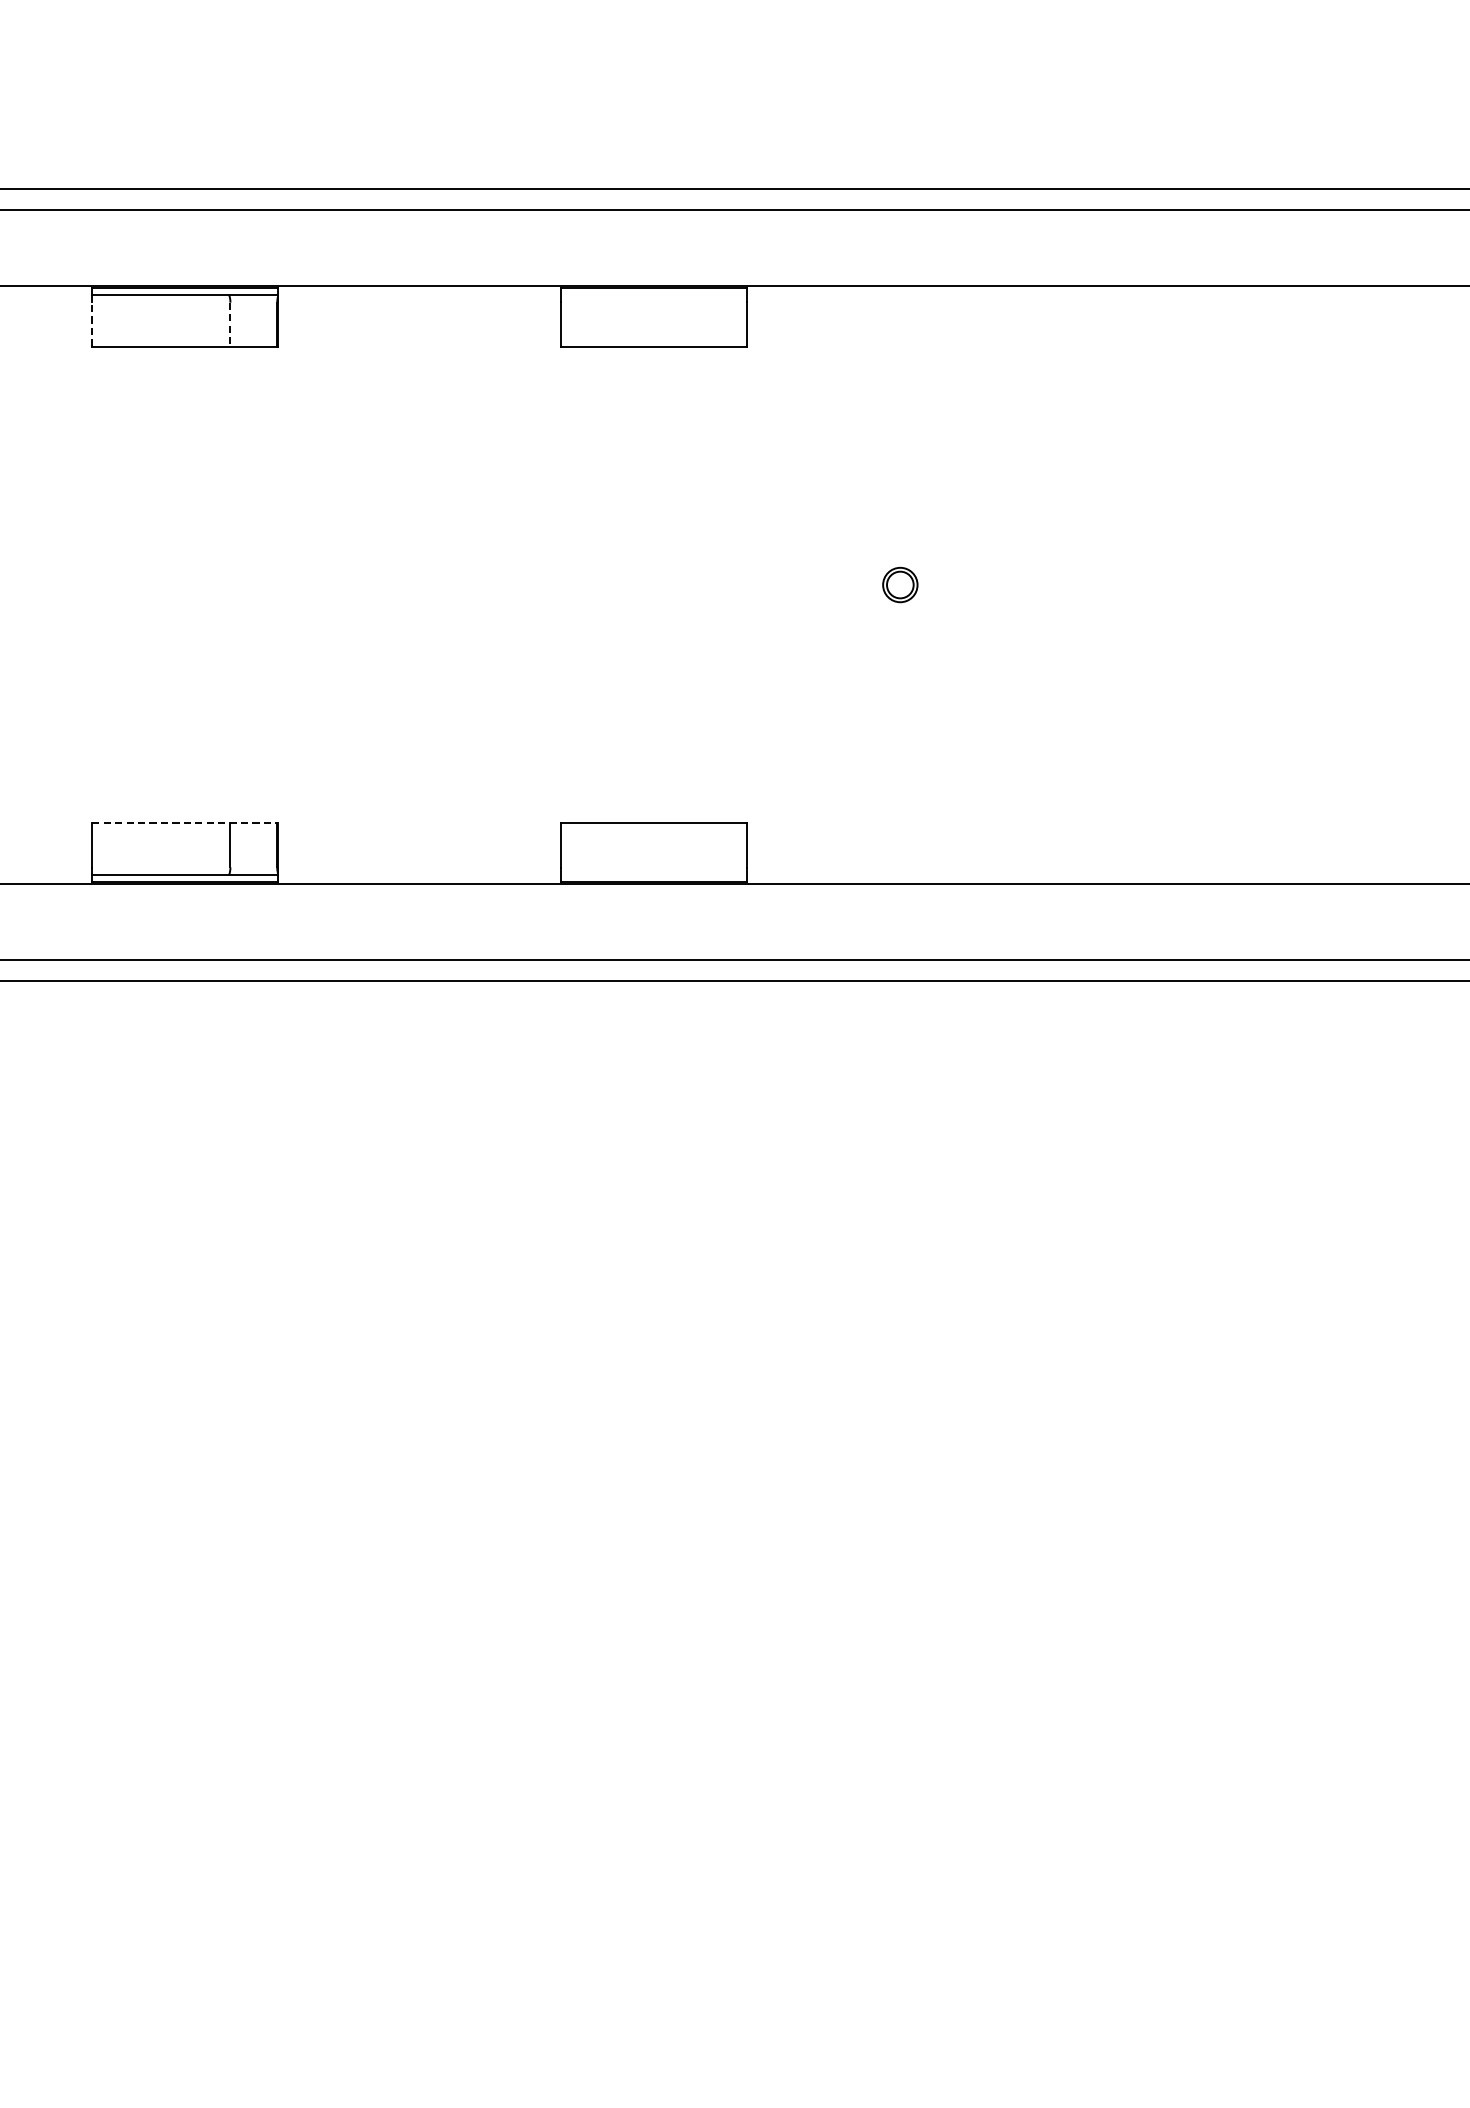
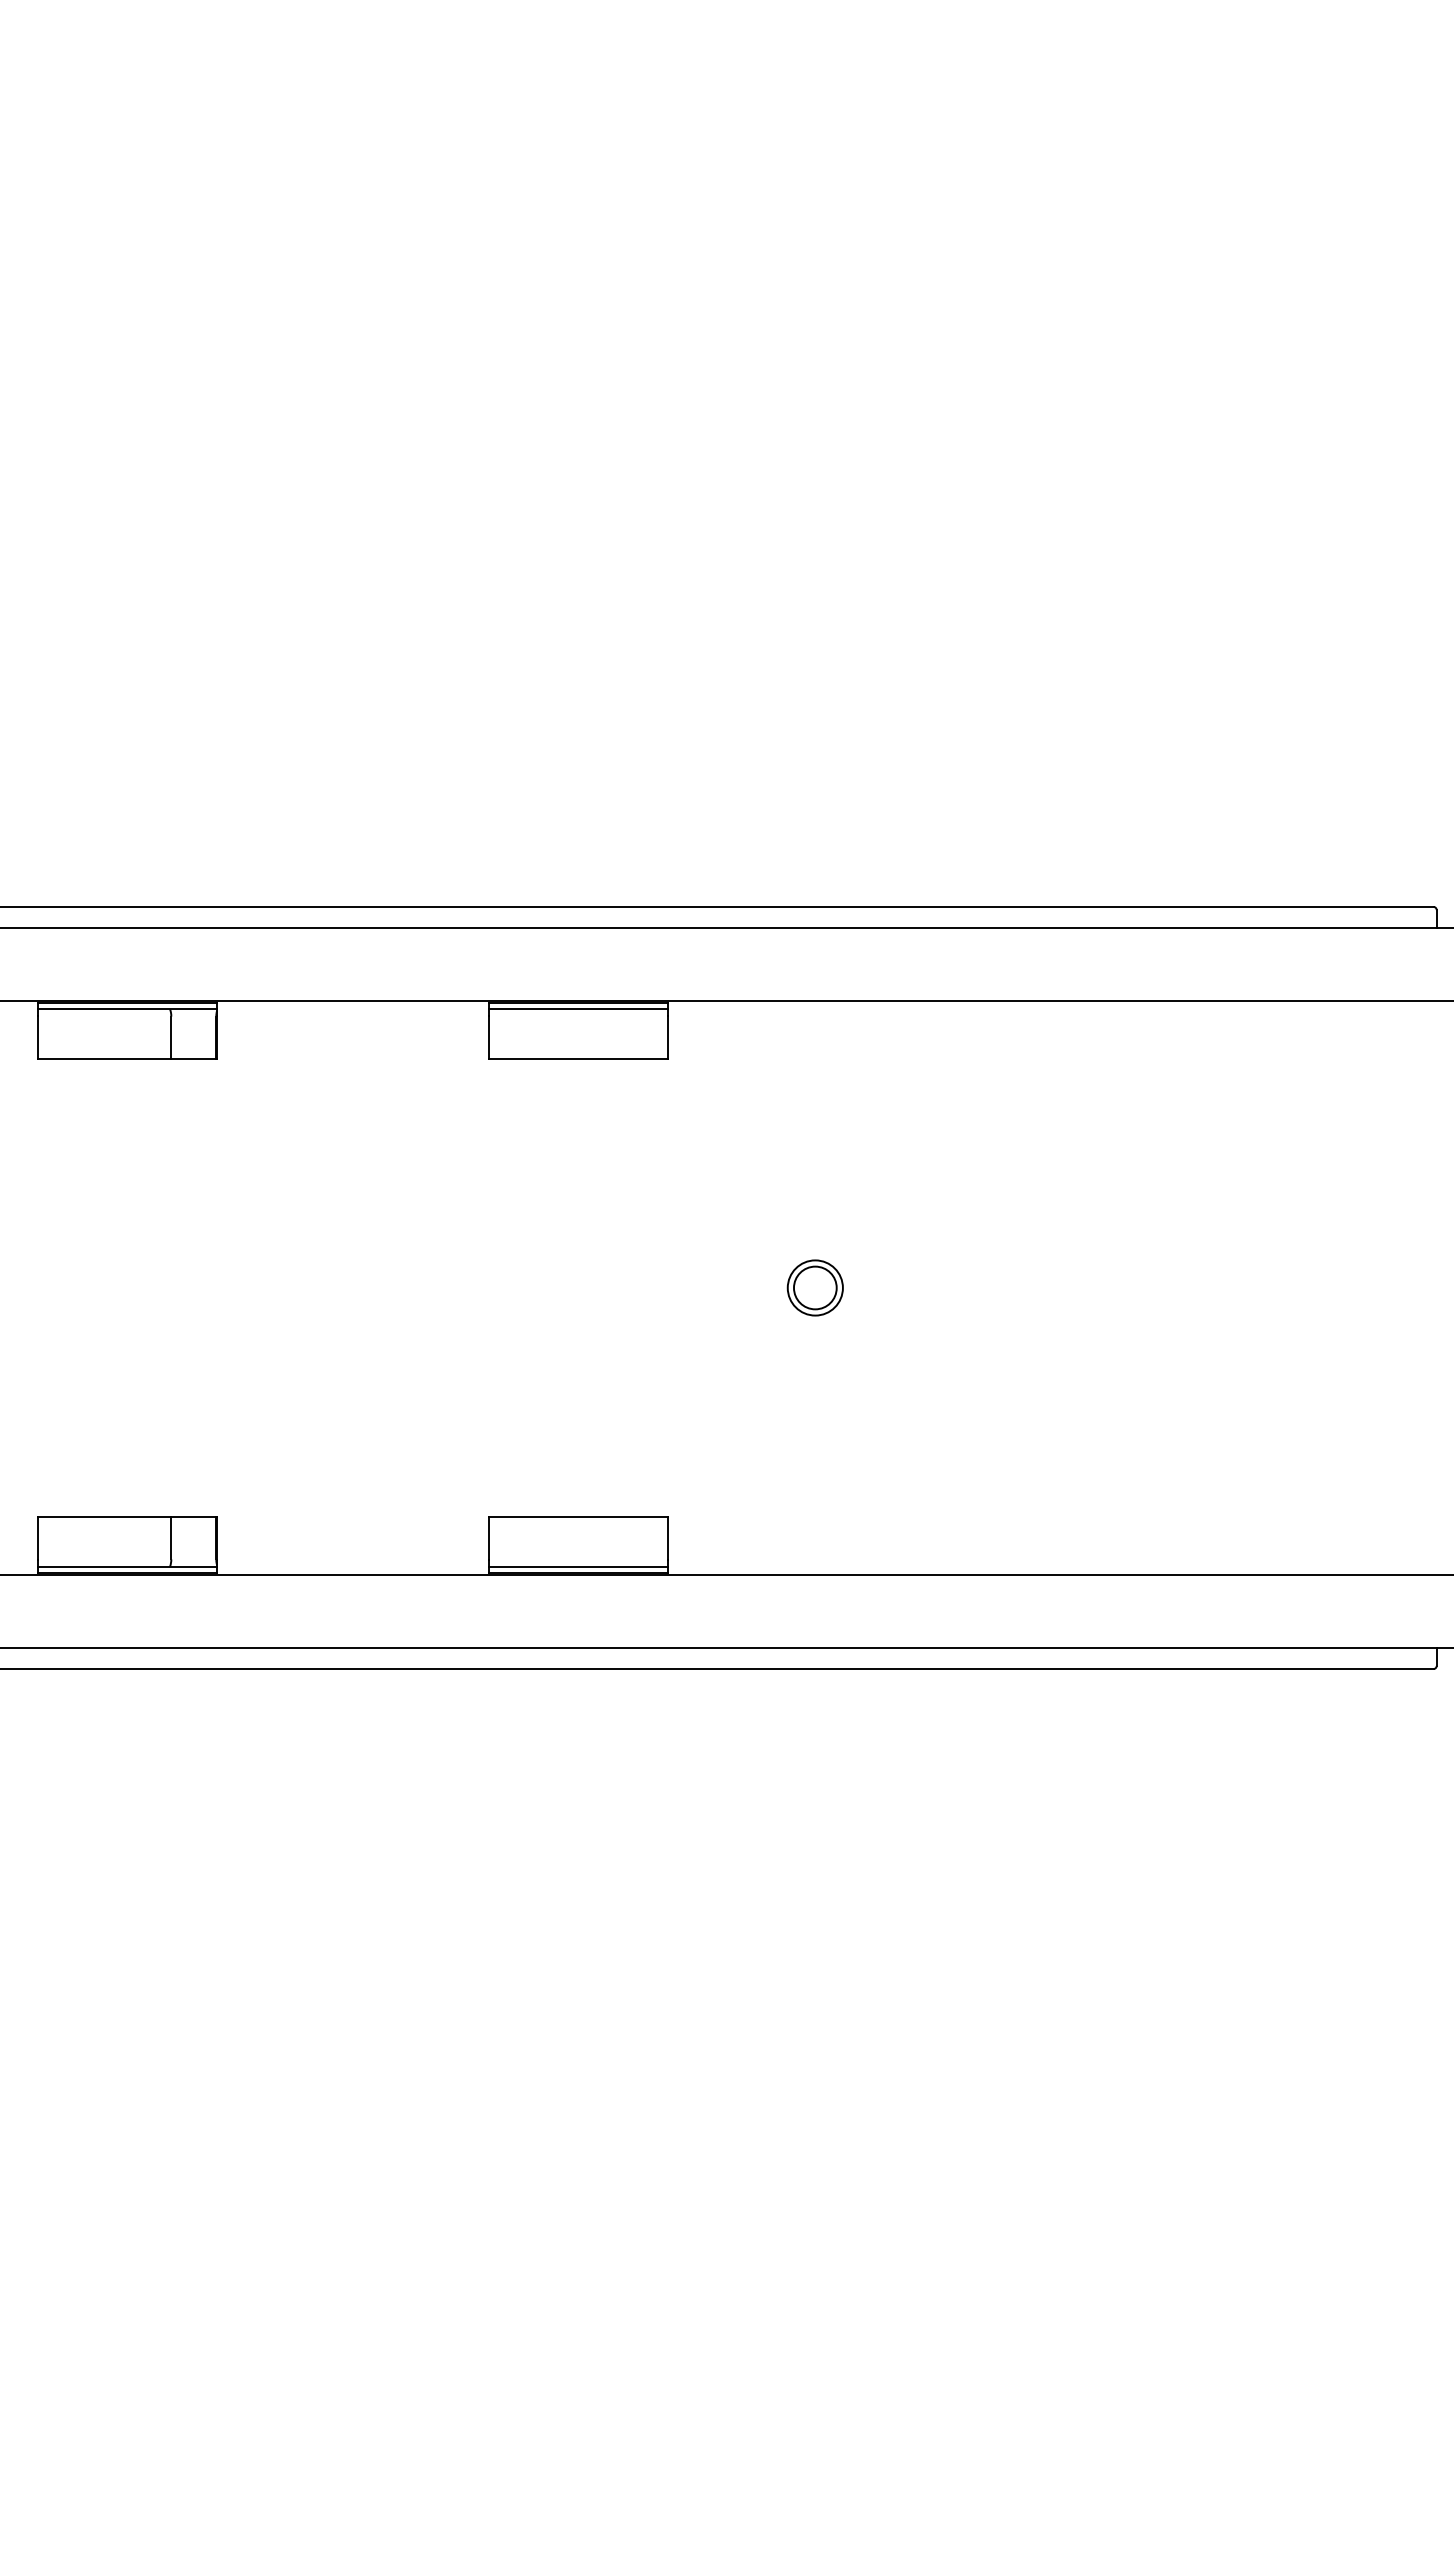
line: (654, 295) -> (578, 1009), added
line: (92, 323) -> (38, 1036), dashed -> solid
line: (230, 325) -> (171, 1038), dashed -> solid
part: (899, 584) -> (814, 1287), size x1.67
line: (185, 823) -> (128, 1517), dashed -> solid
line: (654, 874) -> (578, 1566), added

